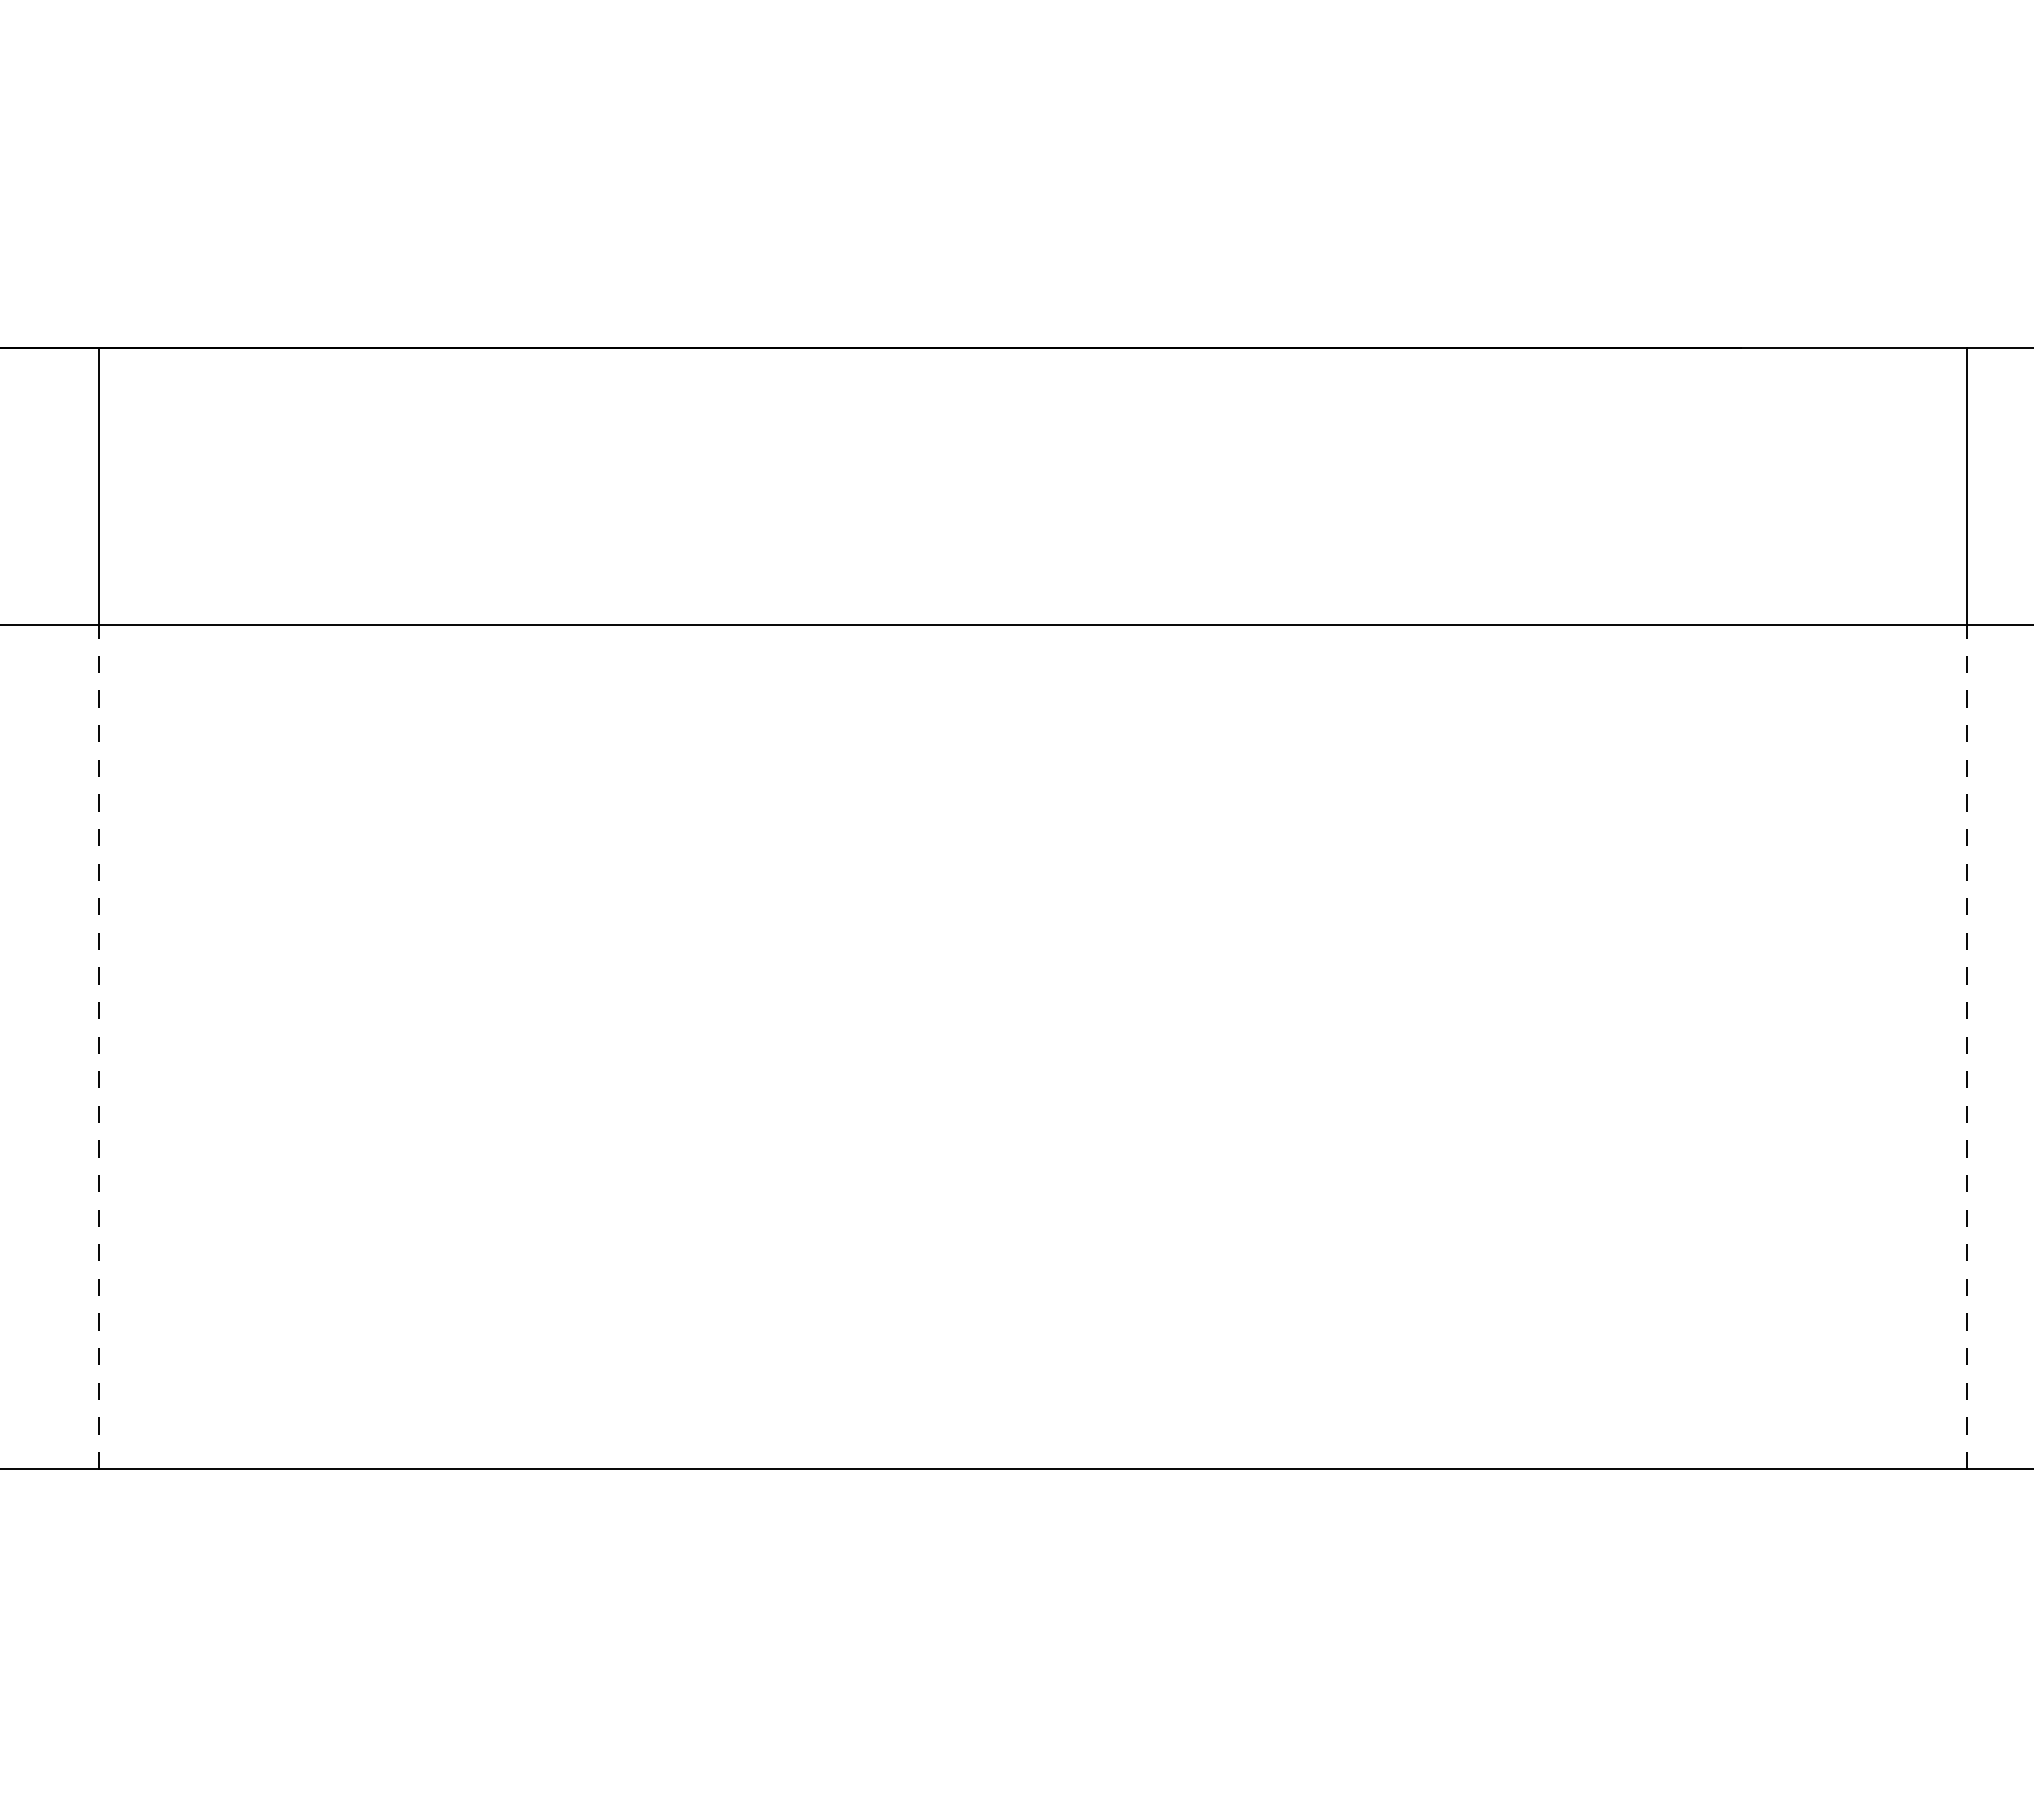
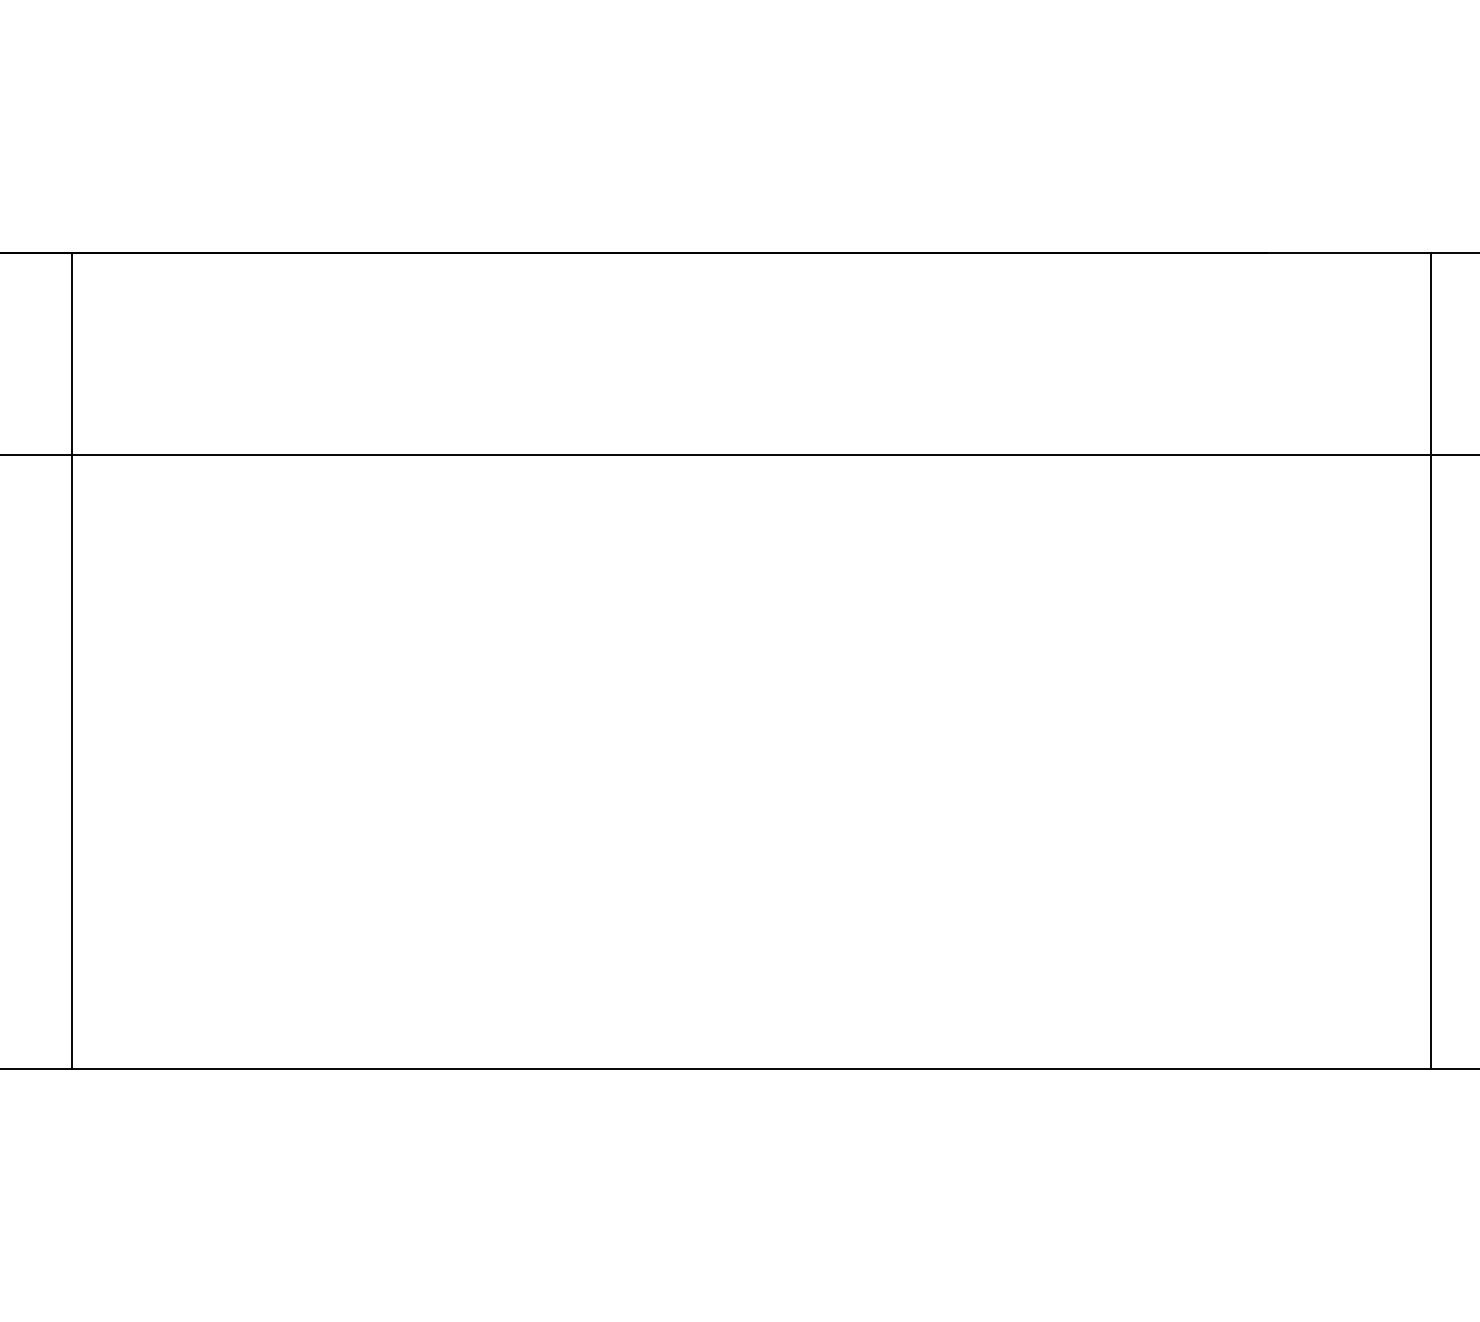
line: (98, 1046) -> (71, 761), dashed -> solid
line: (1967, 1046) -> (1431, 761), dashed -> solid

